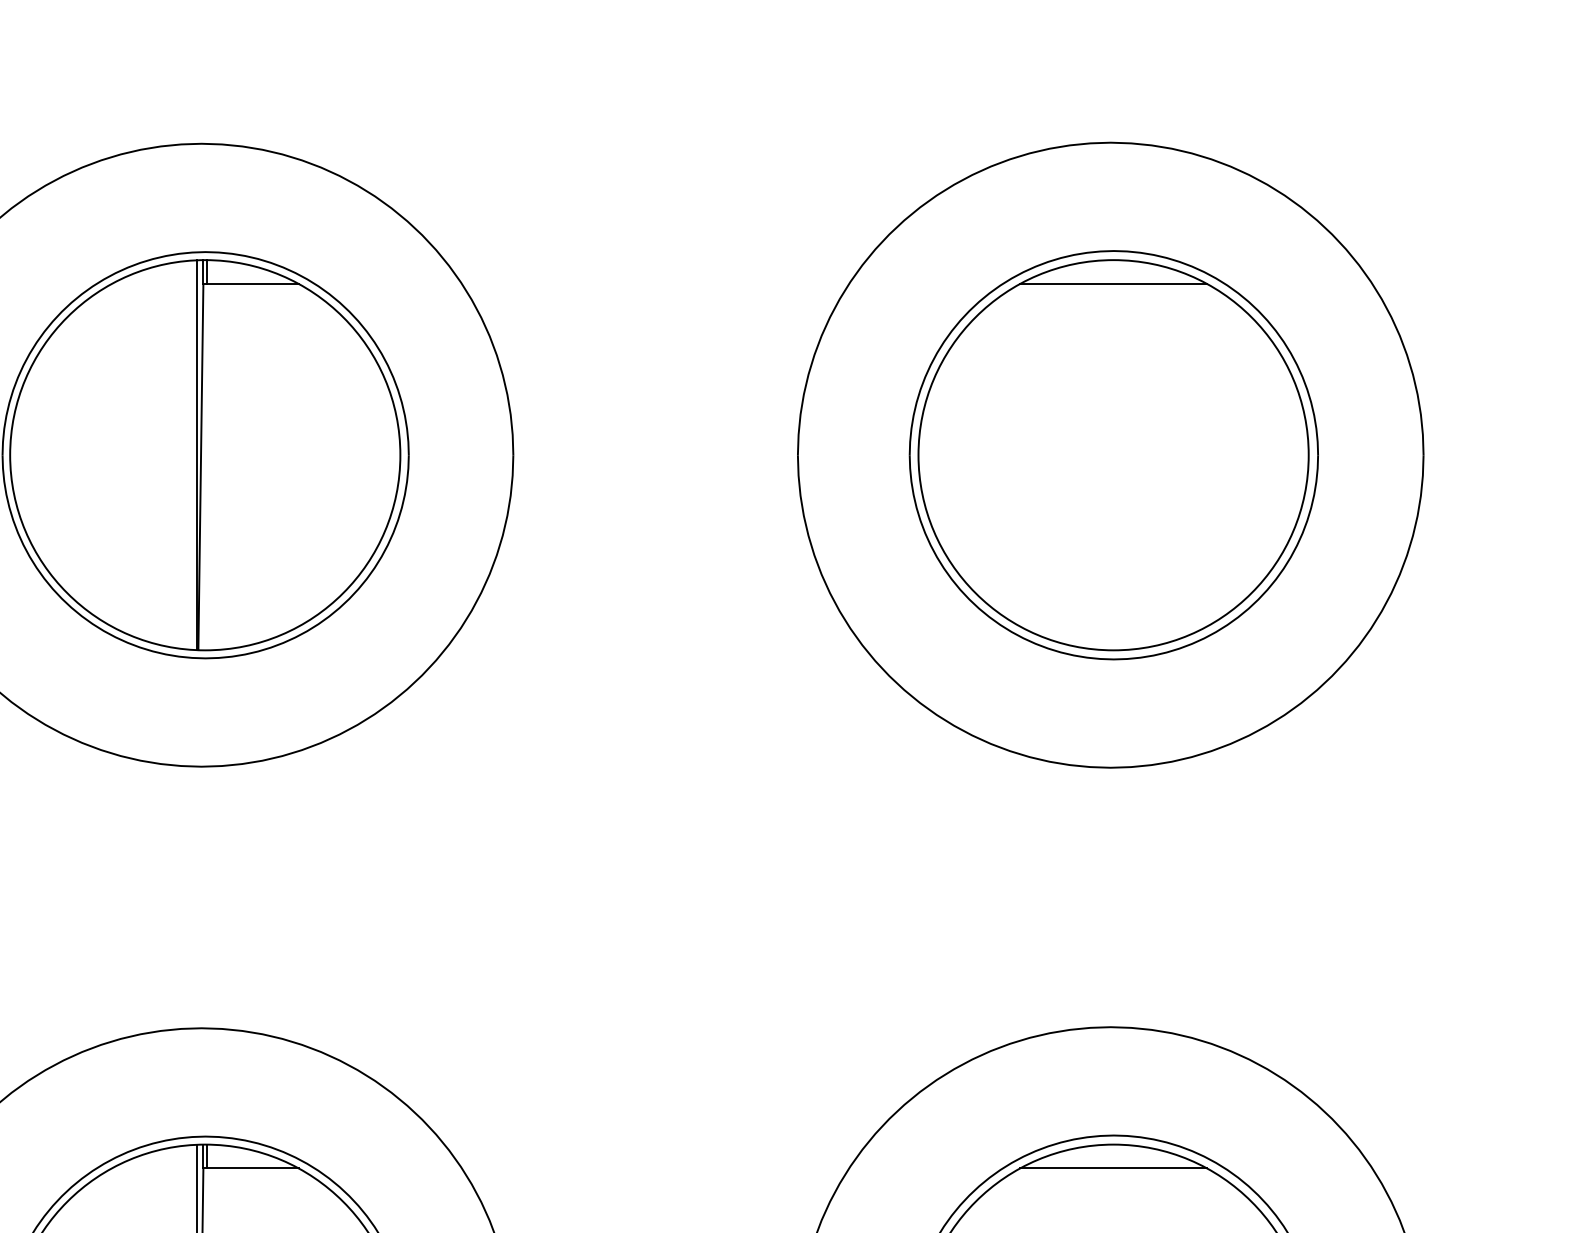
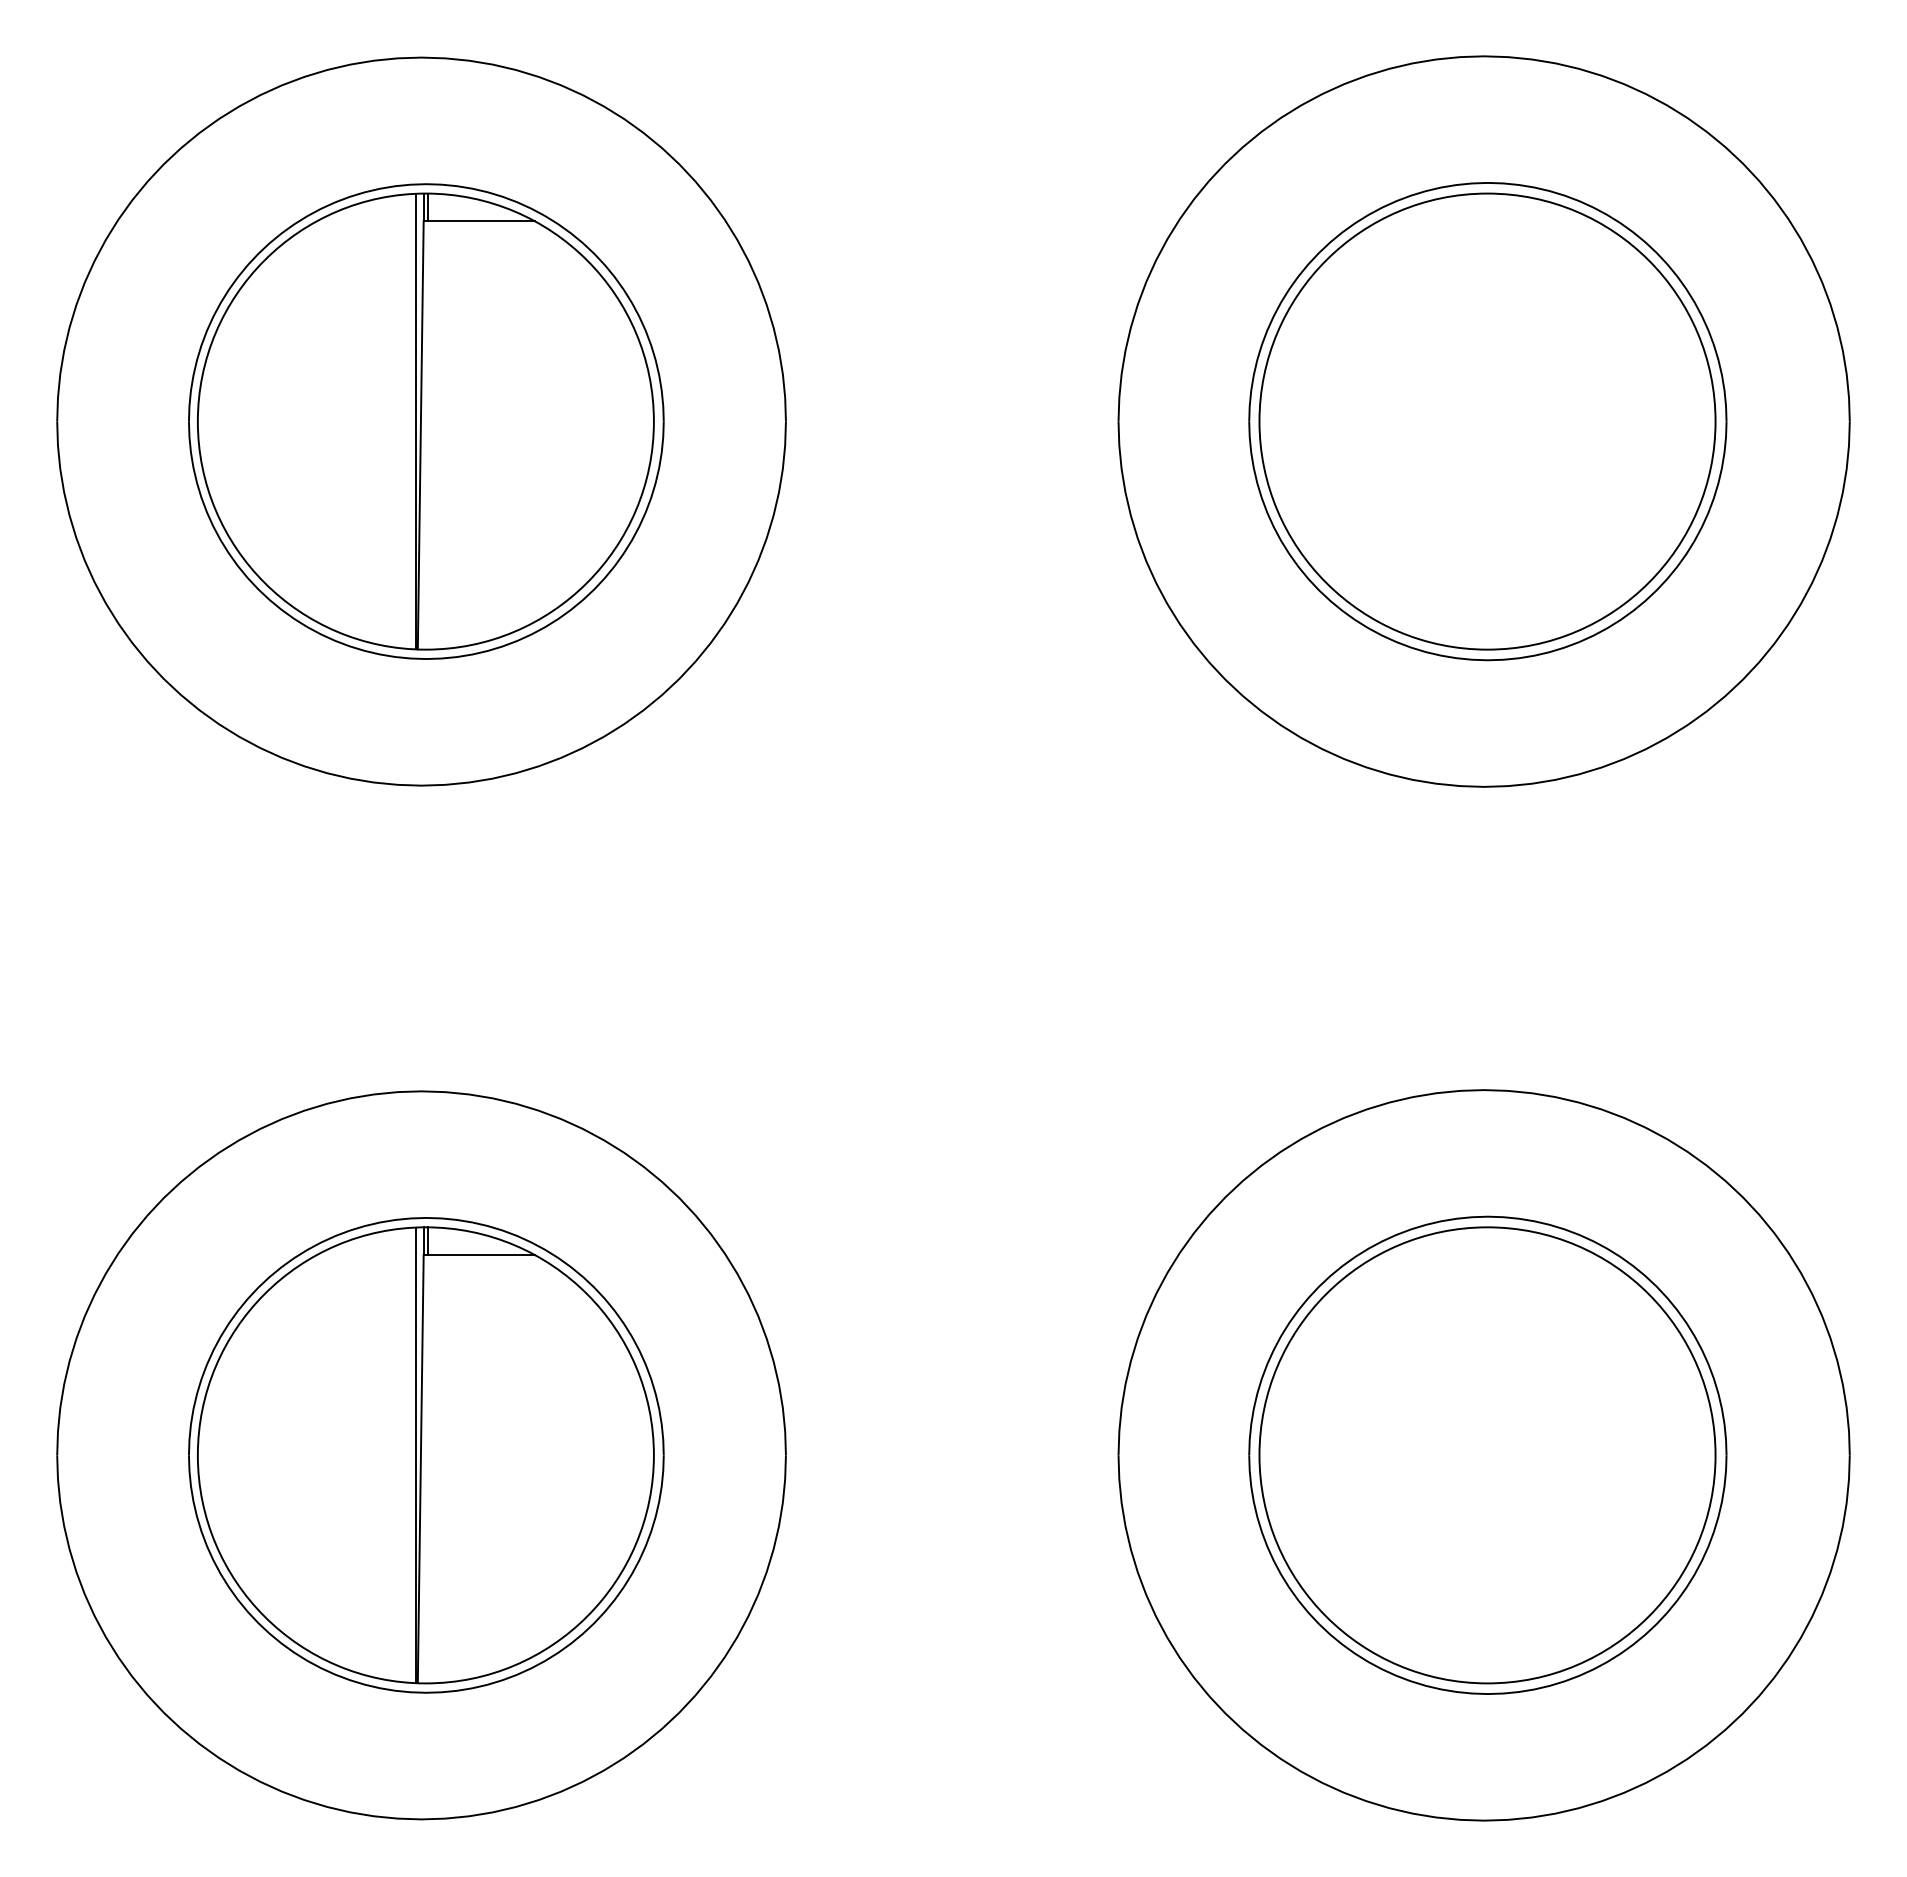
line: (1113, 284) -> (1487, 221), removed
line: (1113, 1168) -> (1487, 1255), removed

